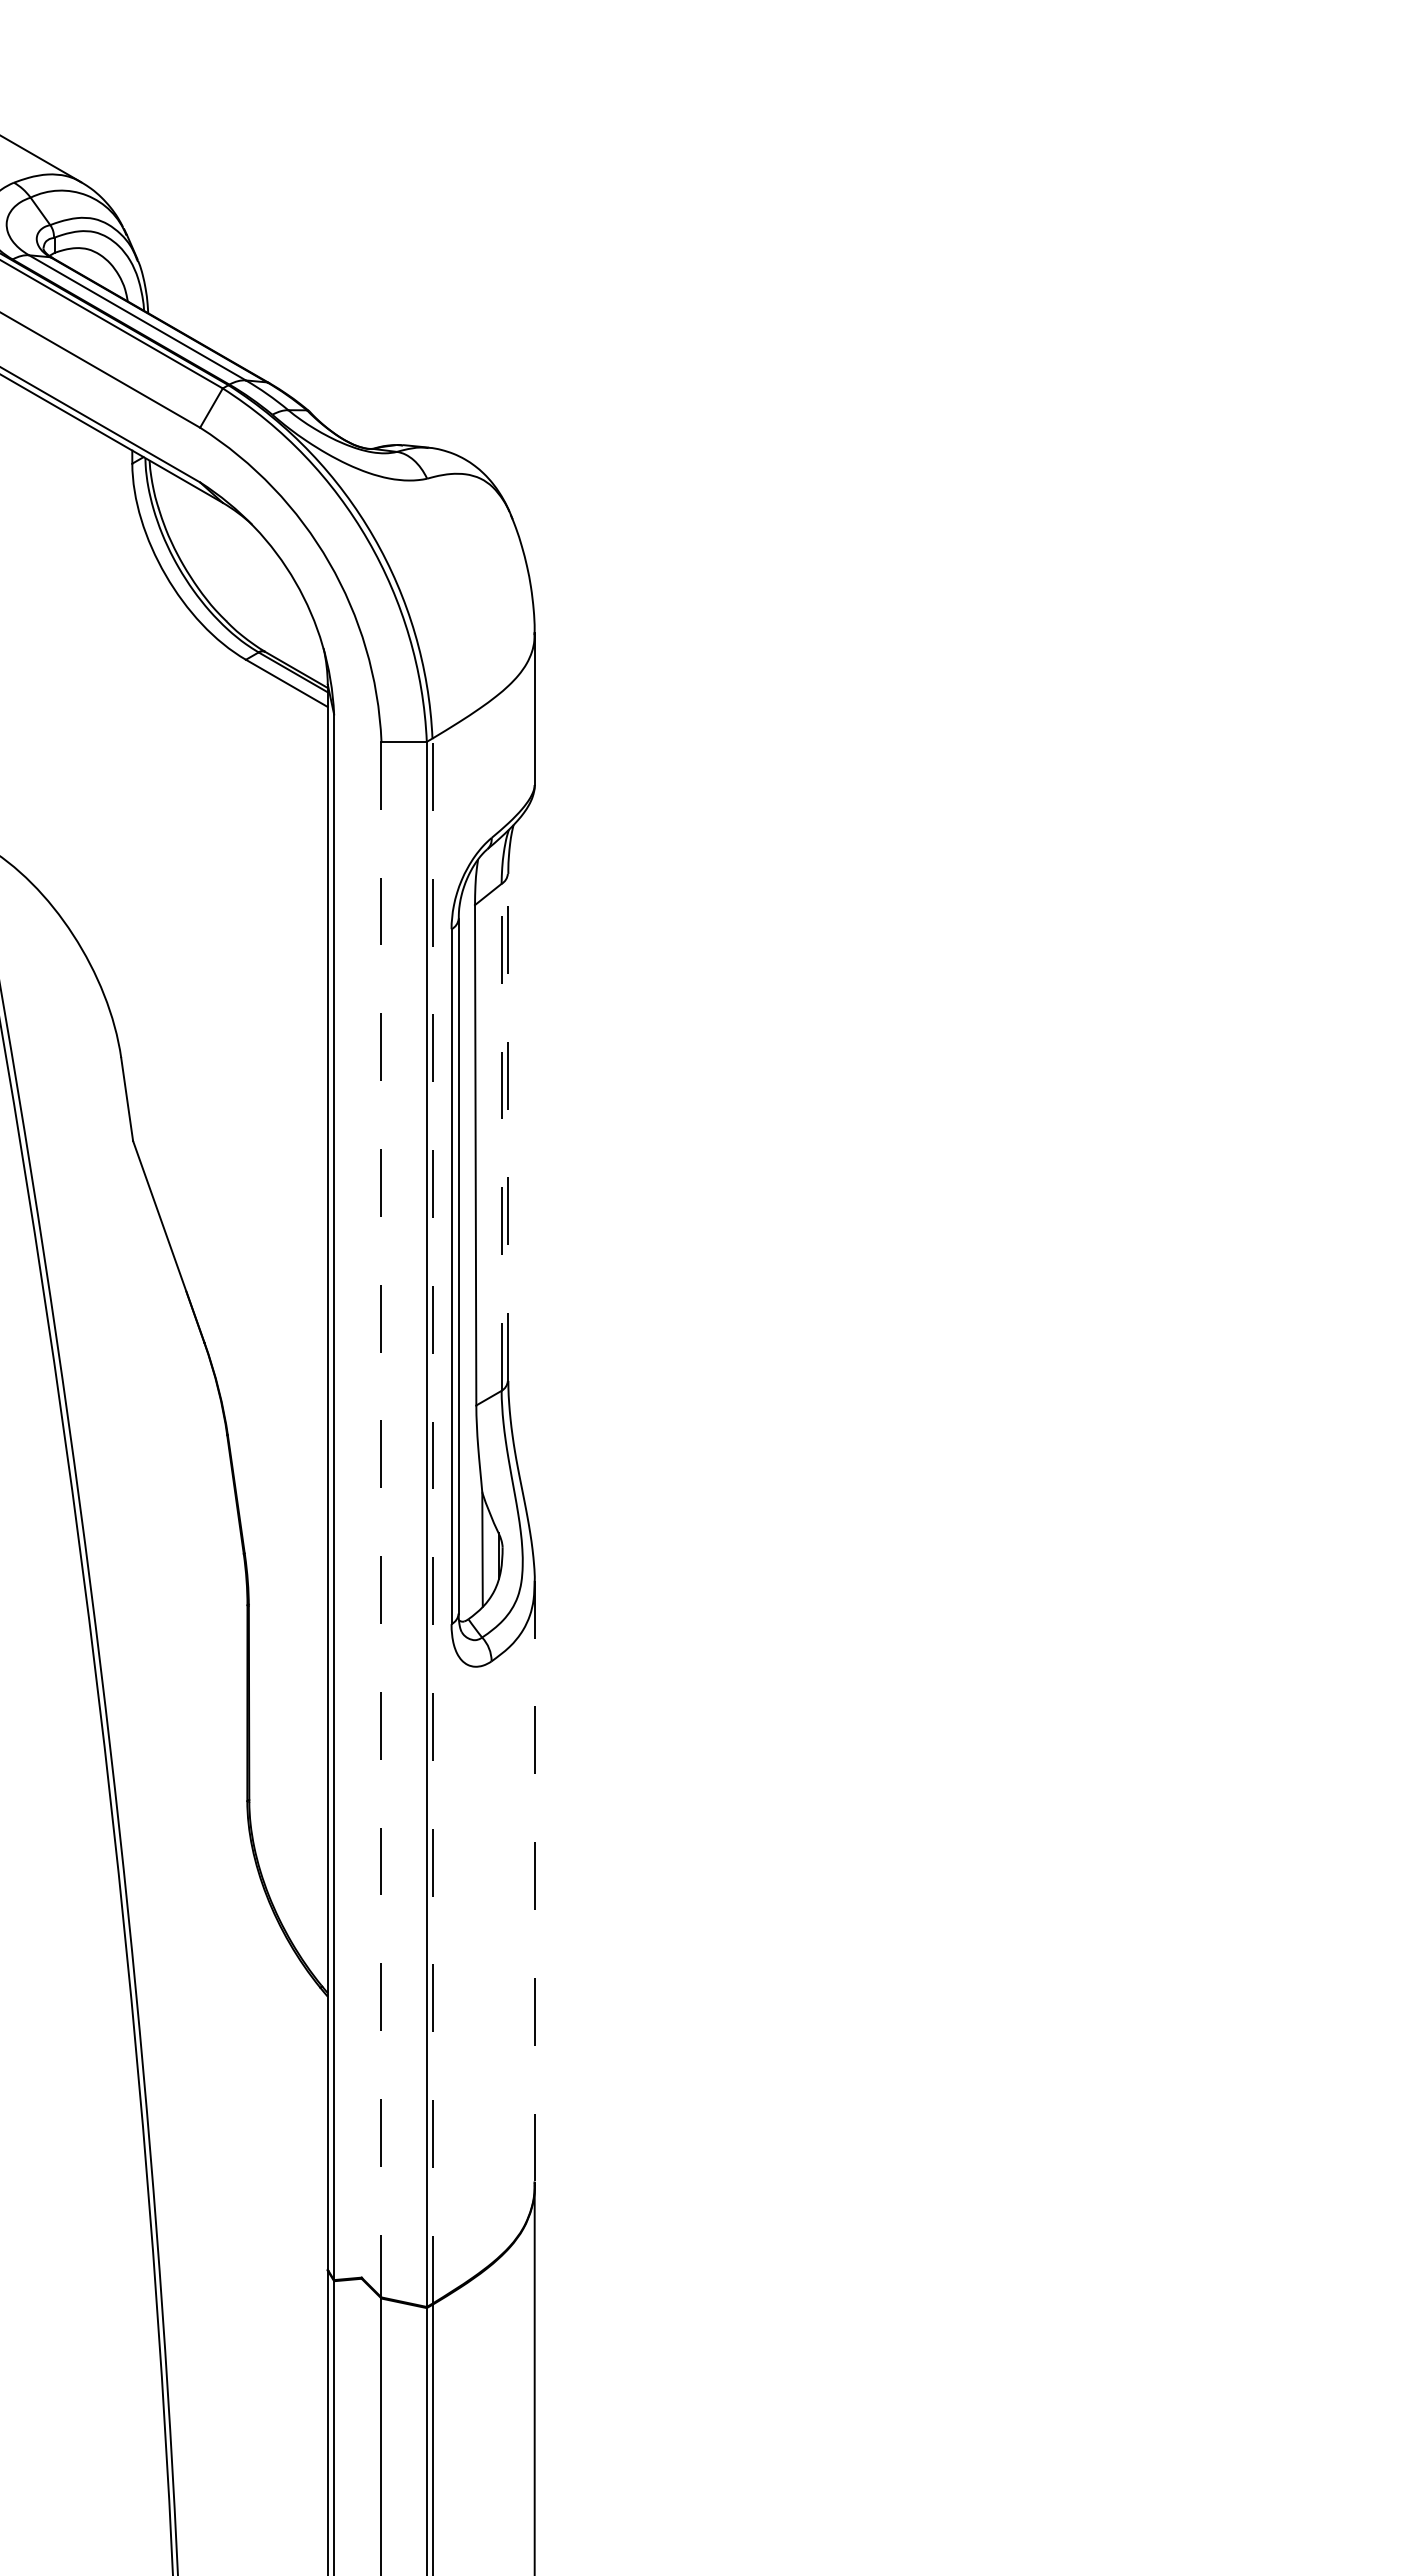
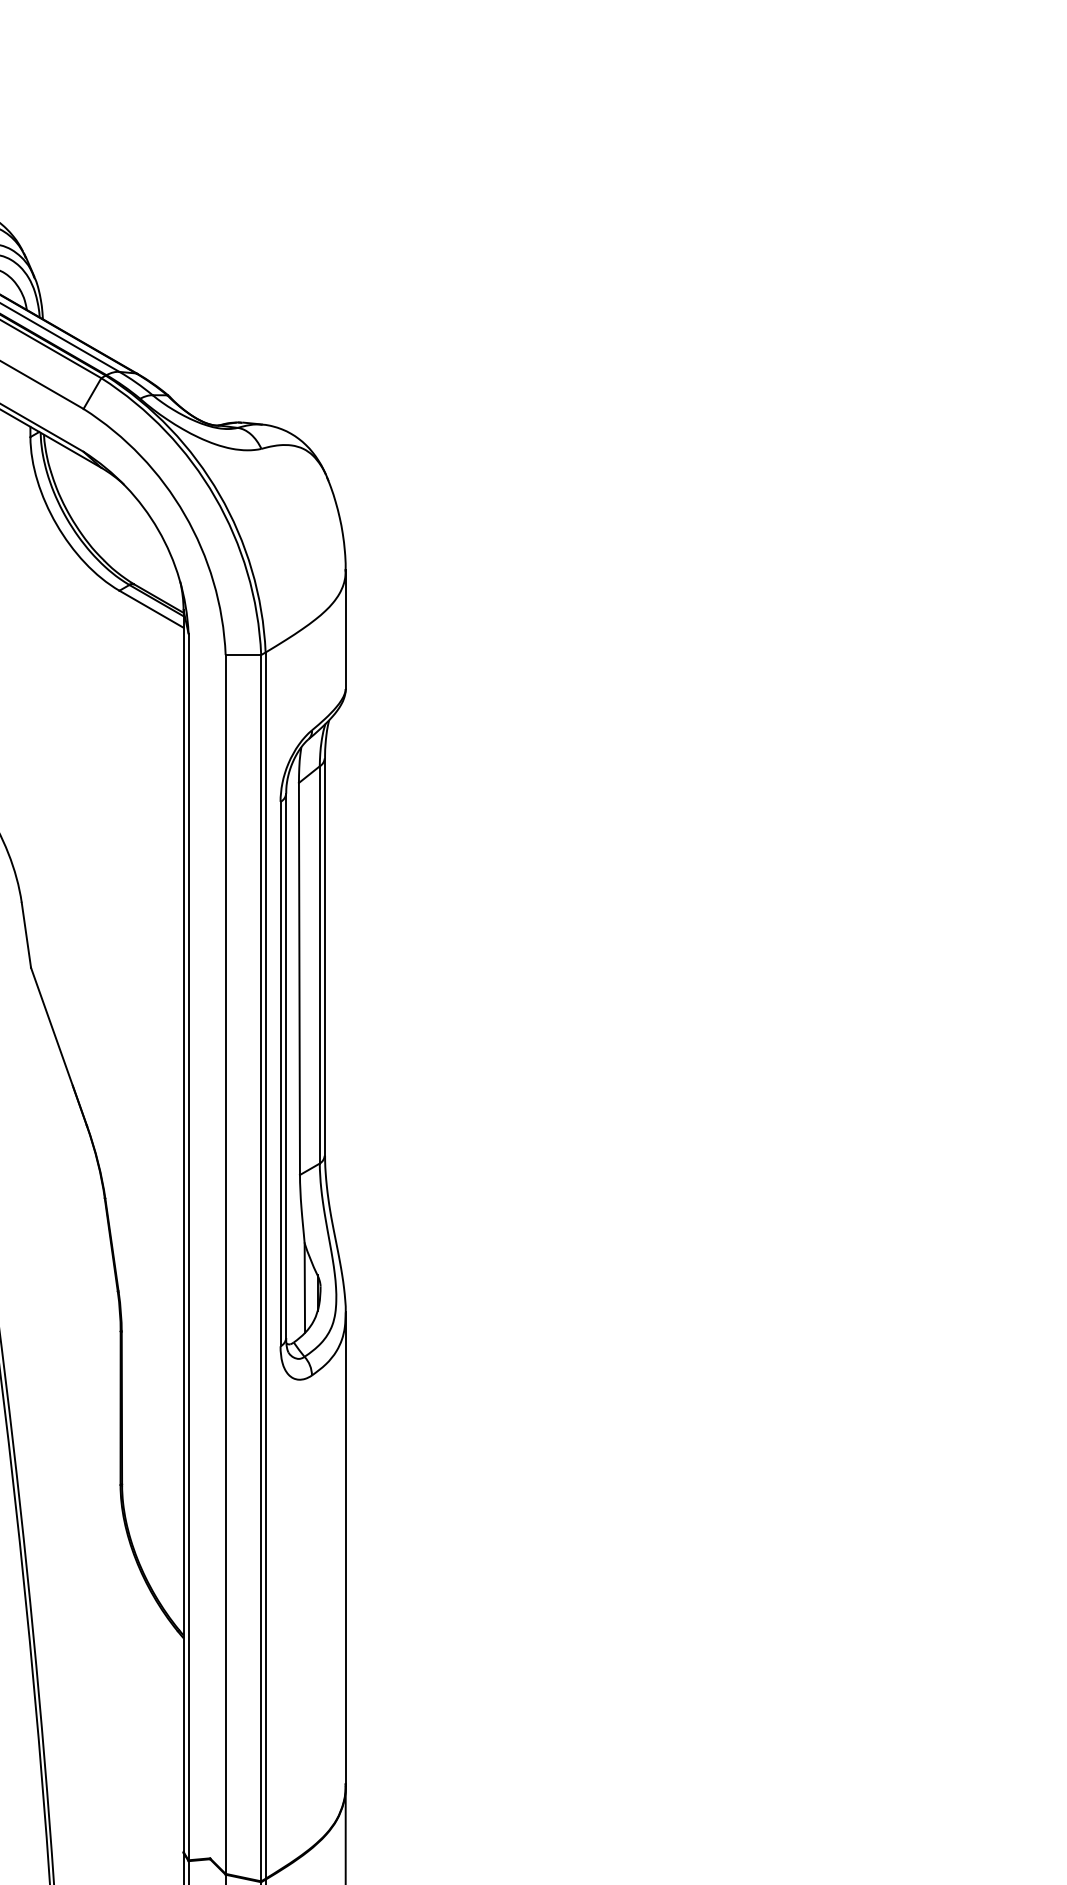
line: (507, 1127) -> (324, 957), dashed -> solid
line: (501, 1137) -> (319, 965), dashed -> solid
line: (381, 1519) -> (225, 1264), dashed -> solid
line: (432, 1521) -> (265, 1265), dashed -> solid
line: (534, 1880) -> (345, 1547), dashed -> solid

